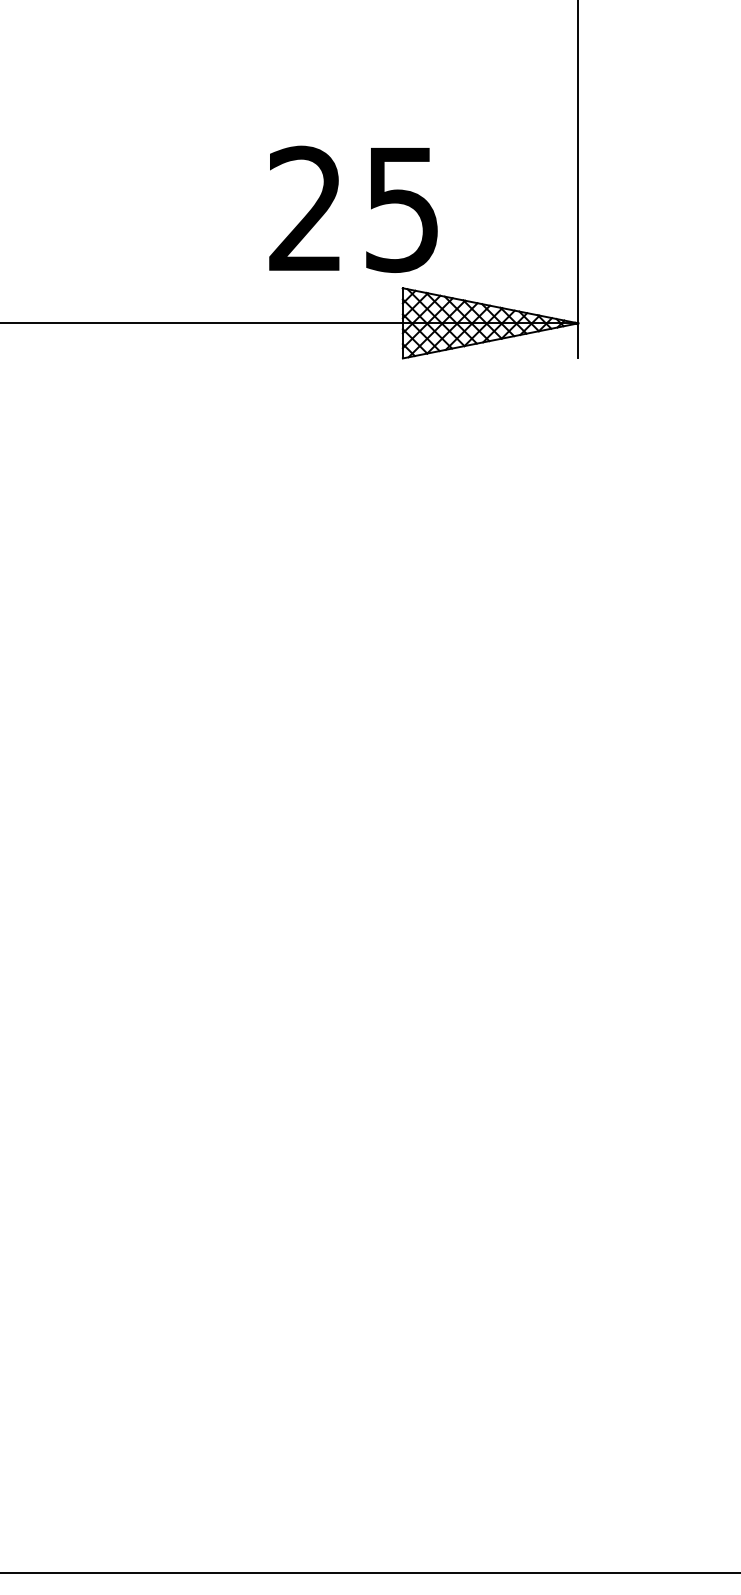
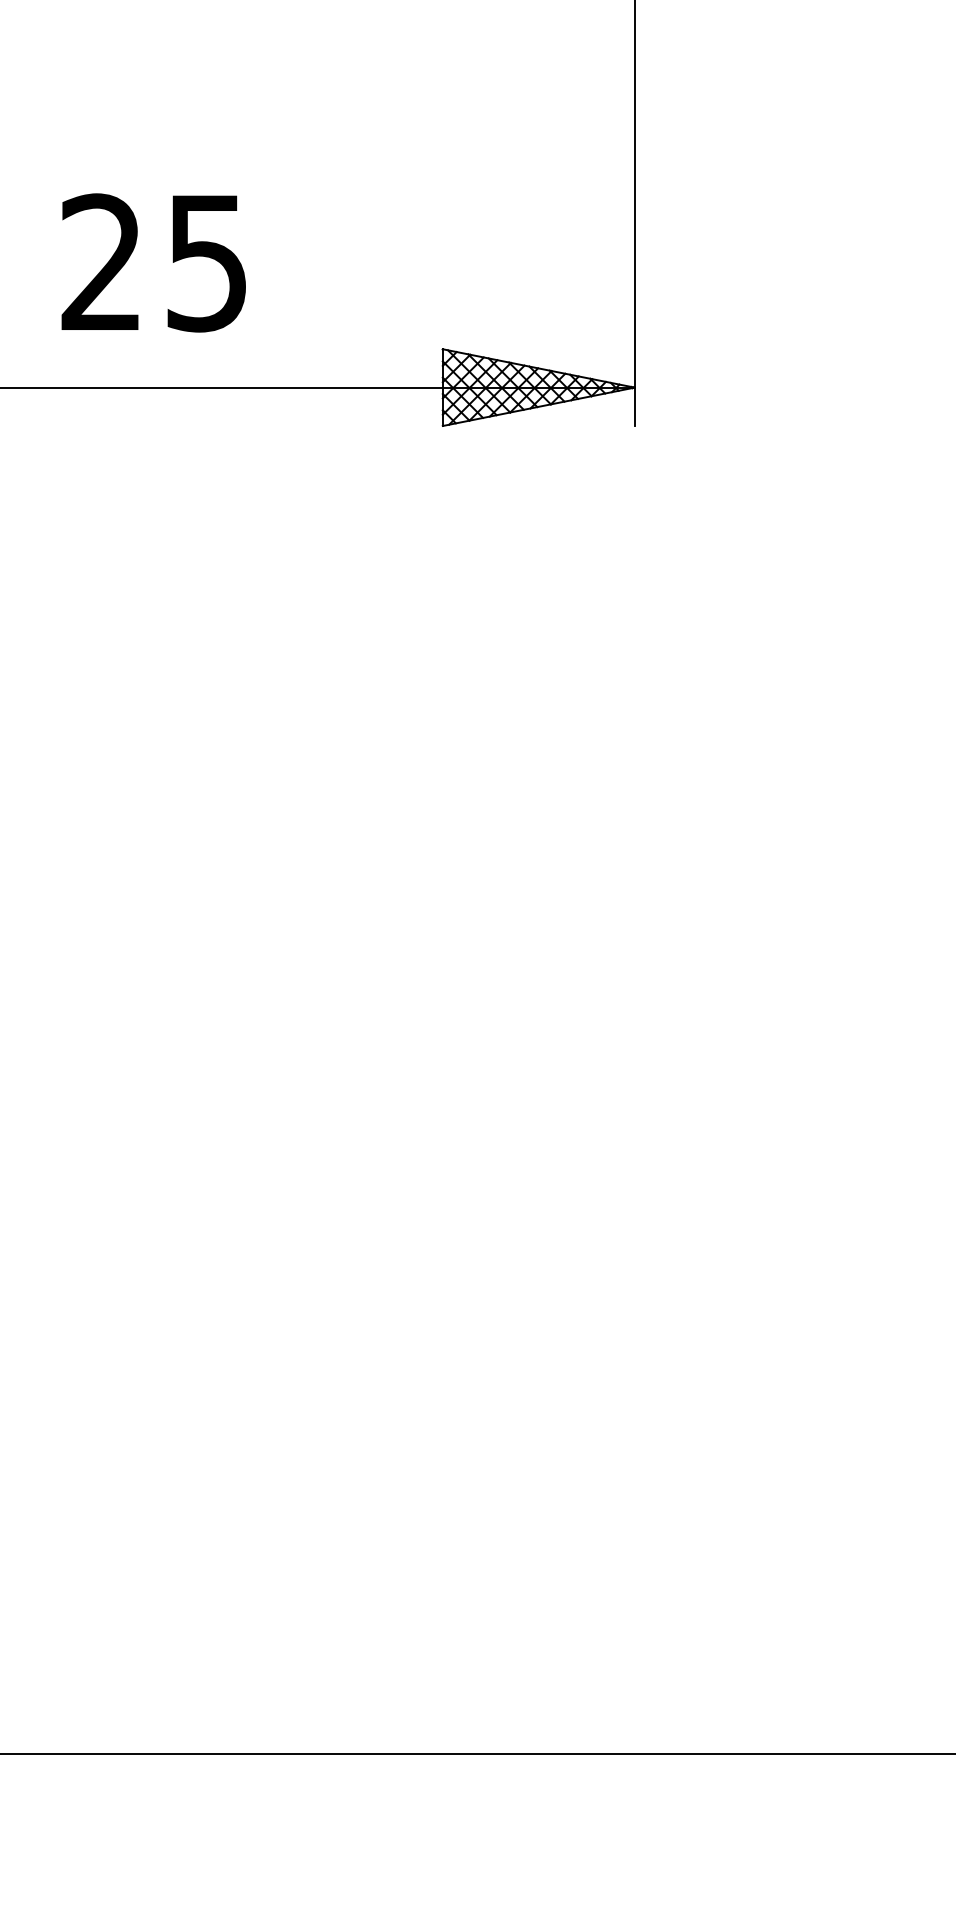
text: (353, 208) -> (153, 262), moved

